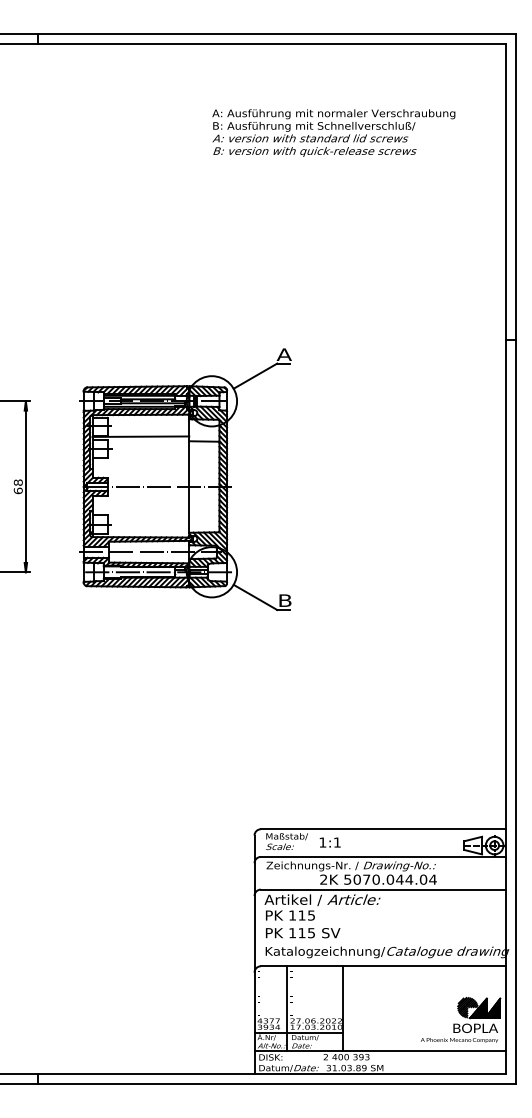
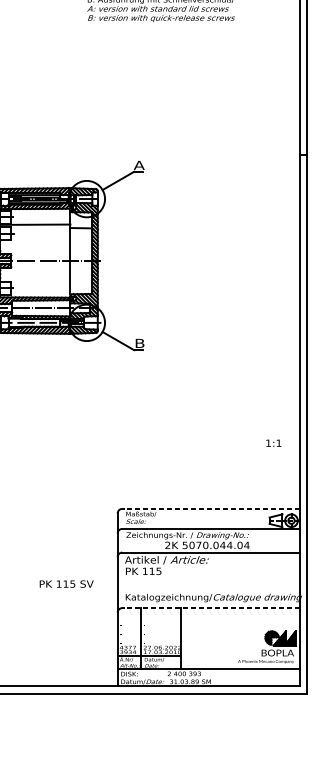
line: (383, 829) -> (211, 509), solid -> dashed
text: (329, 842) -> (273, 443), moved
text: (303, 933) -> (66, 584), moved
line: (383, 966) -> (211, 608), solid -> dashed

